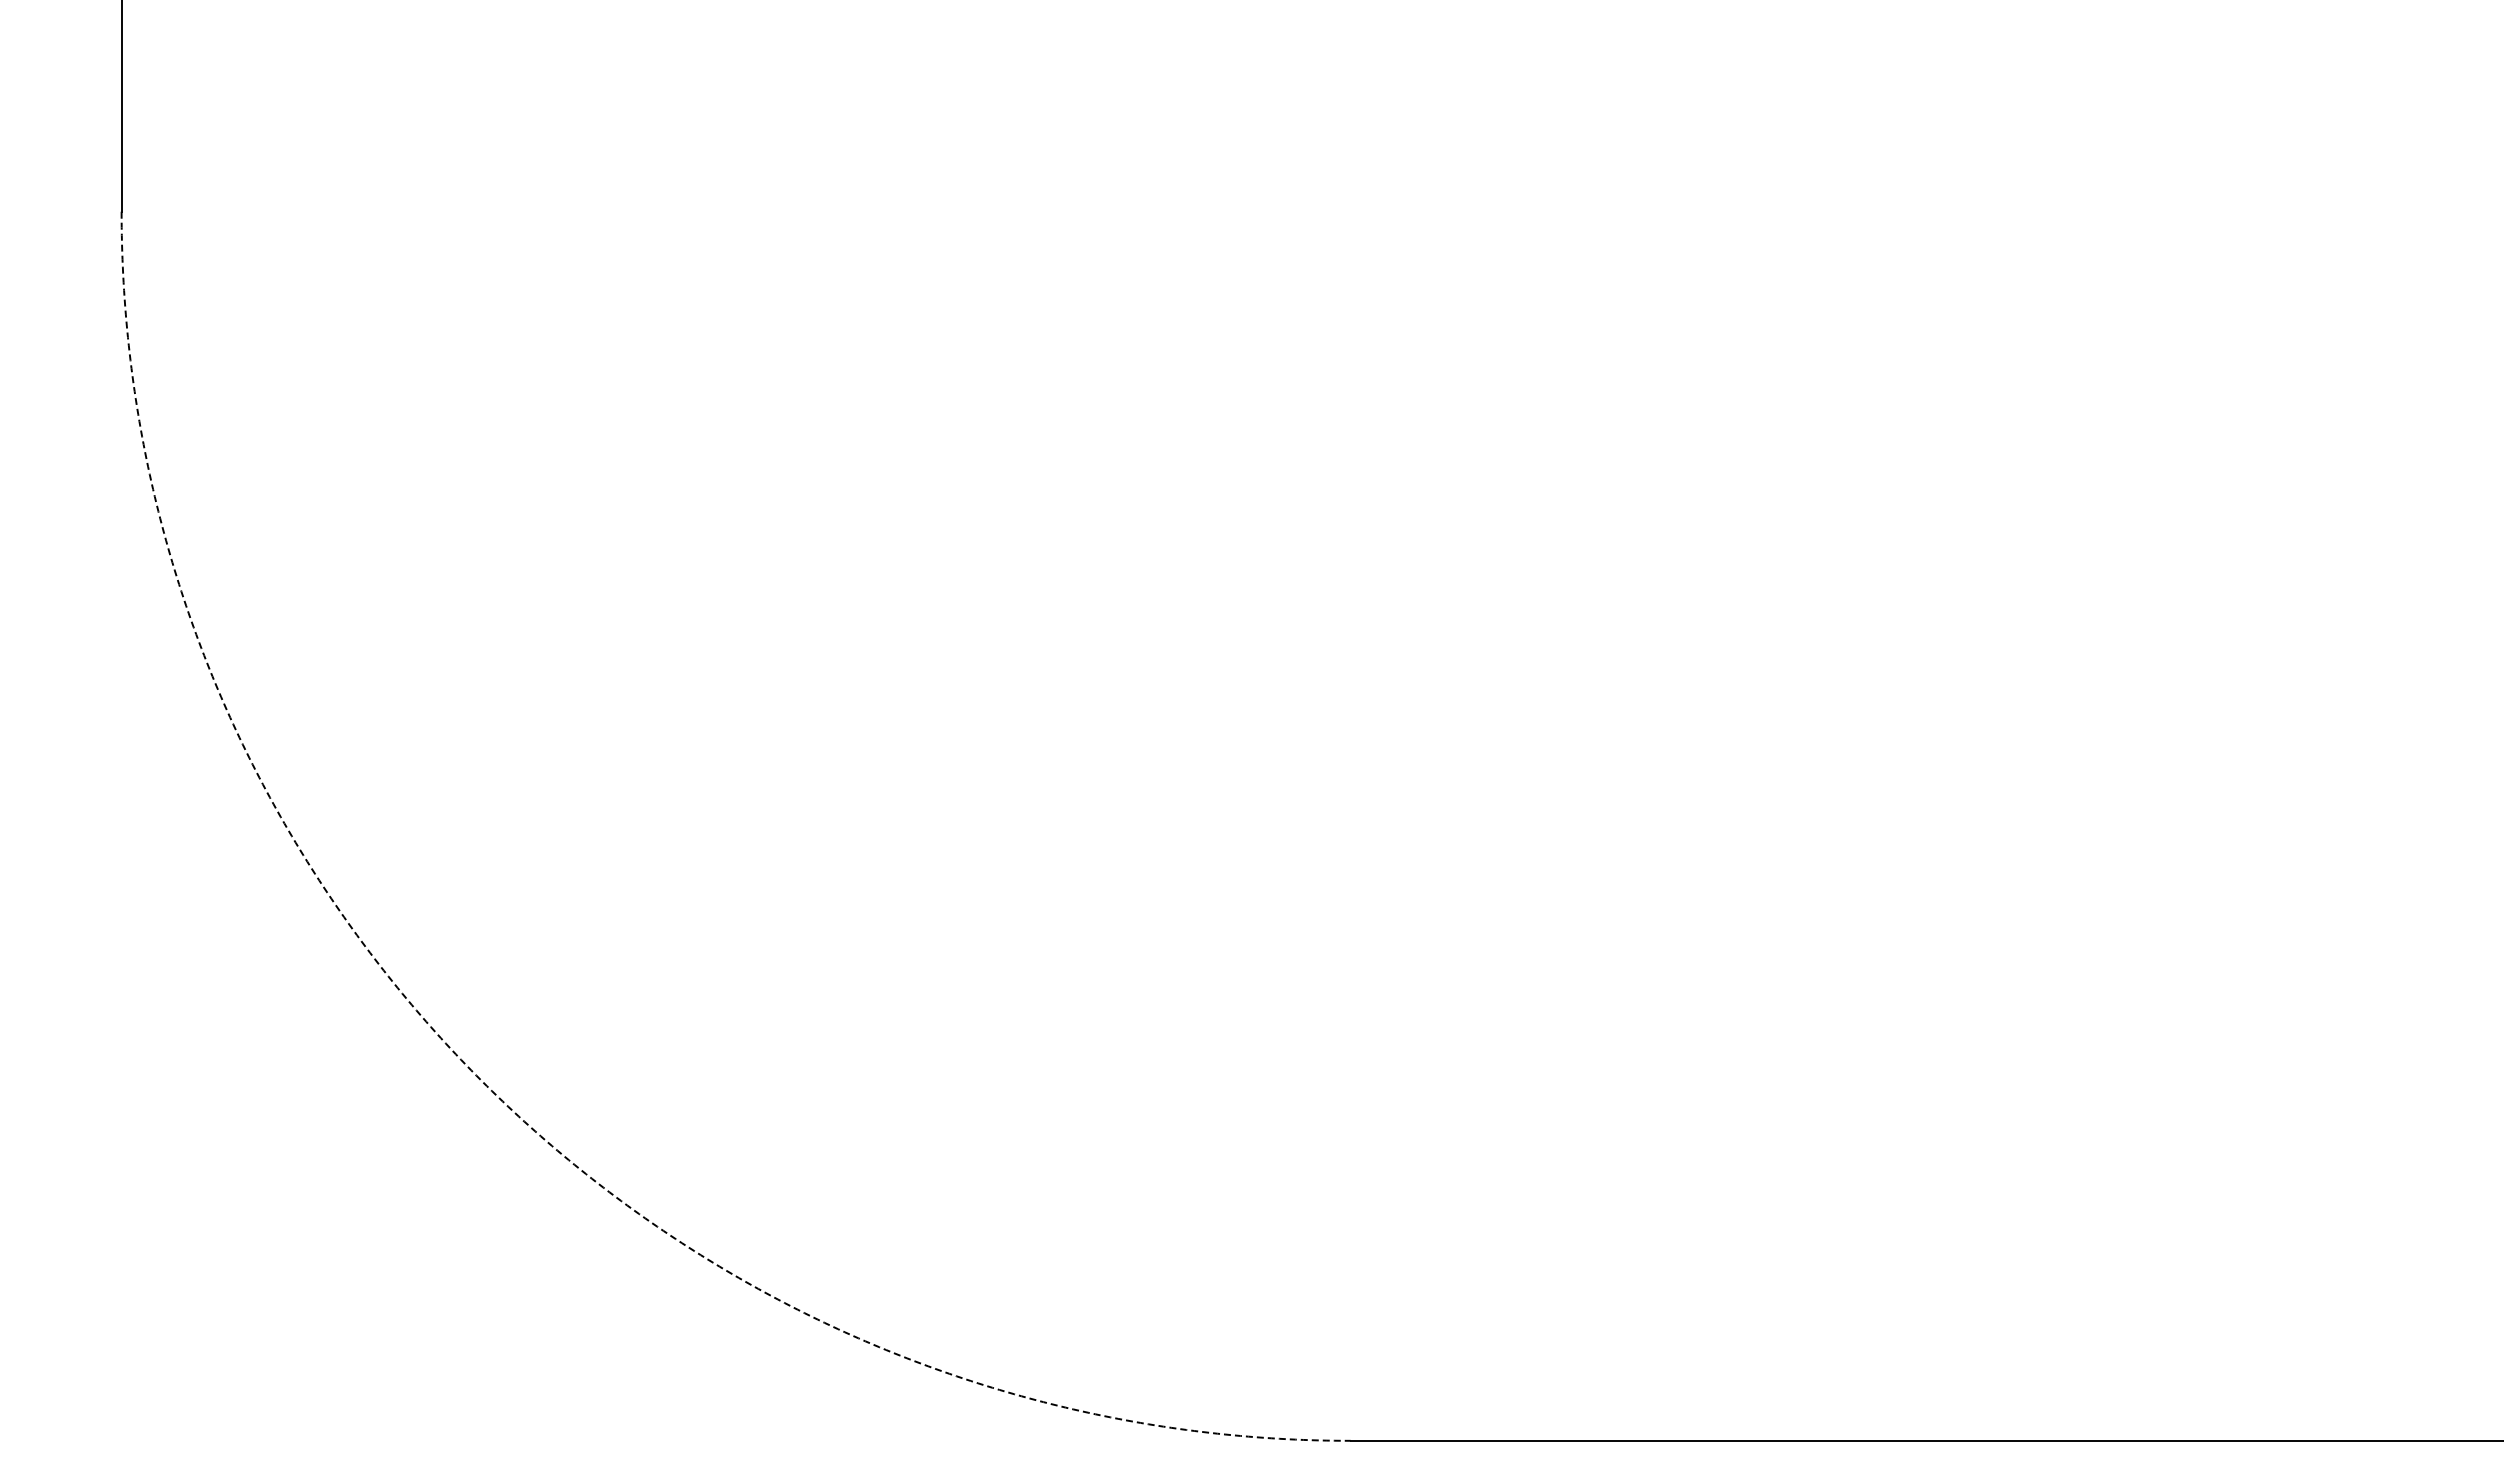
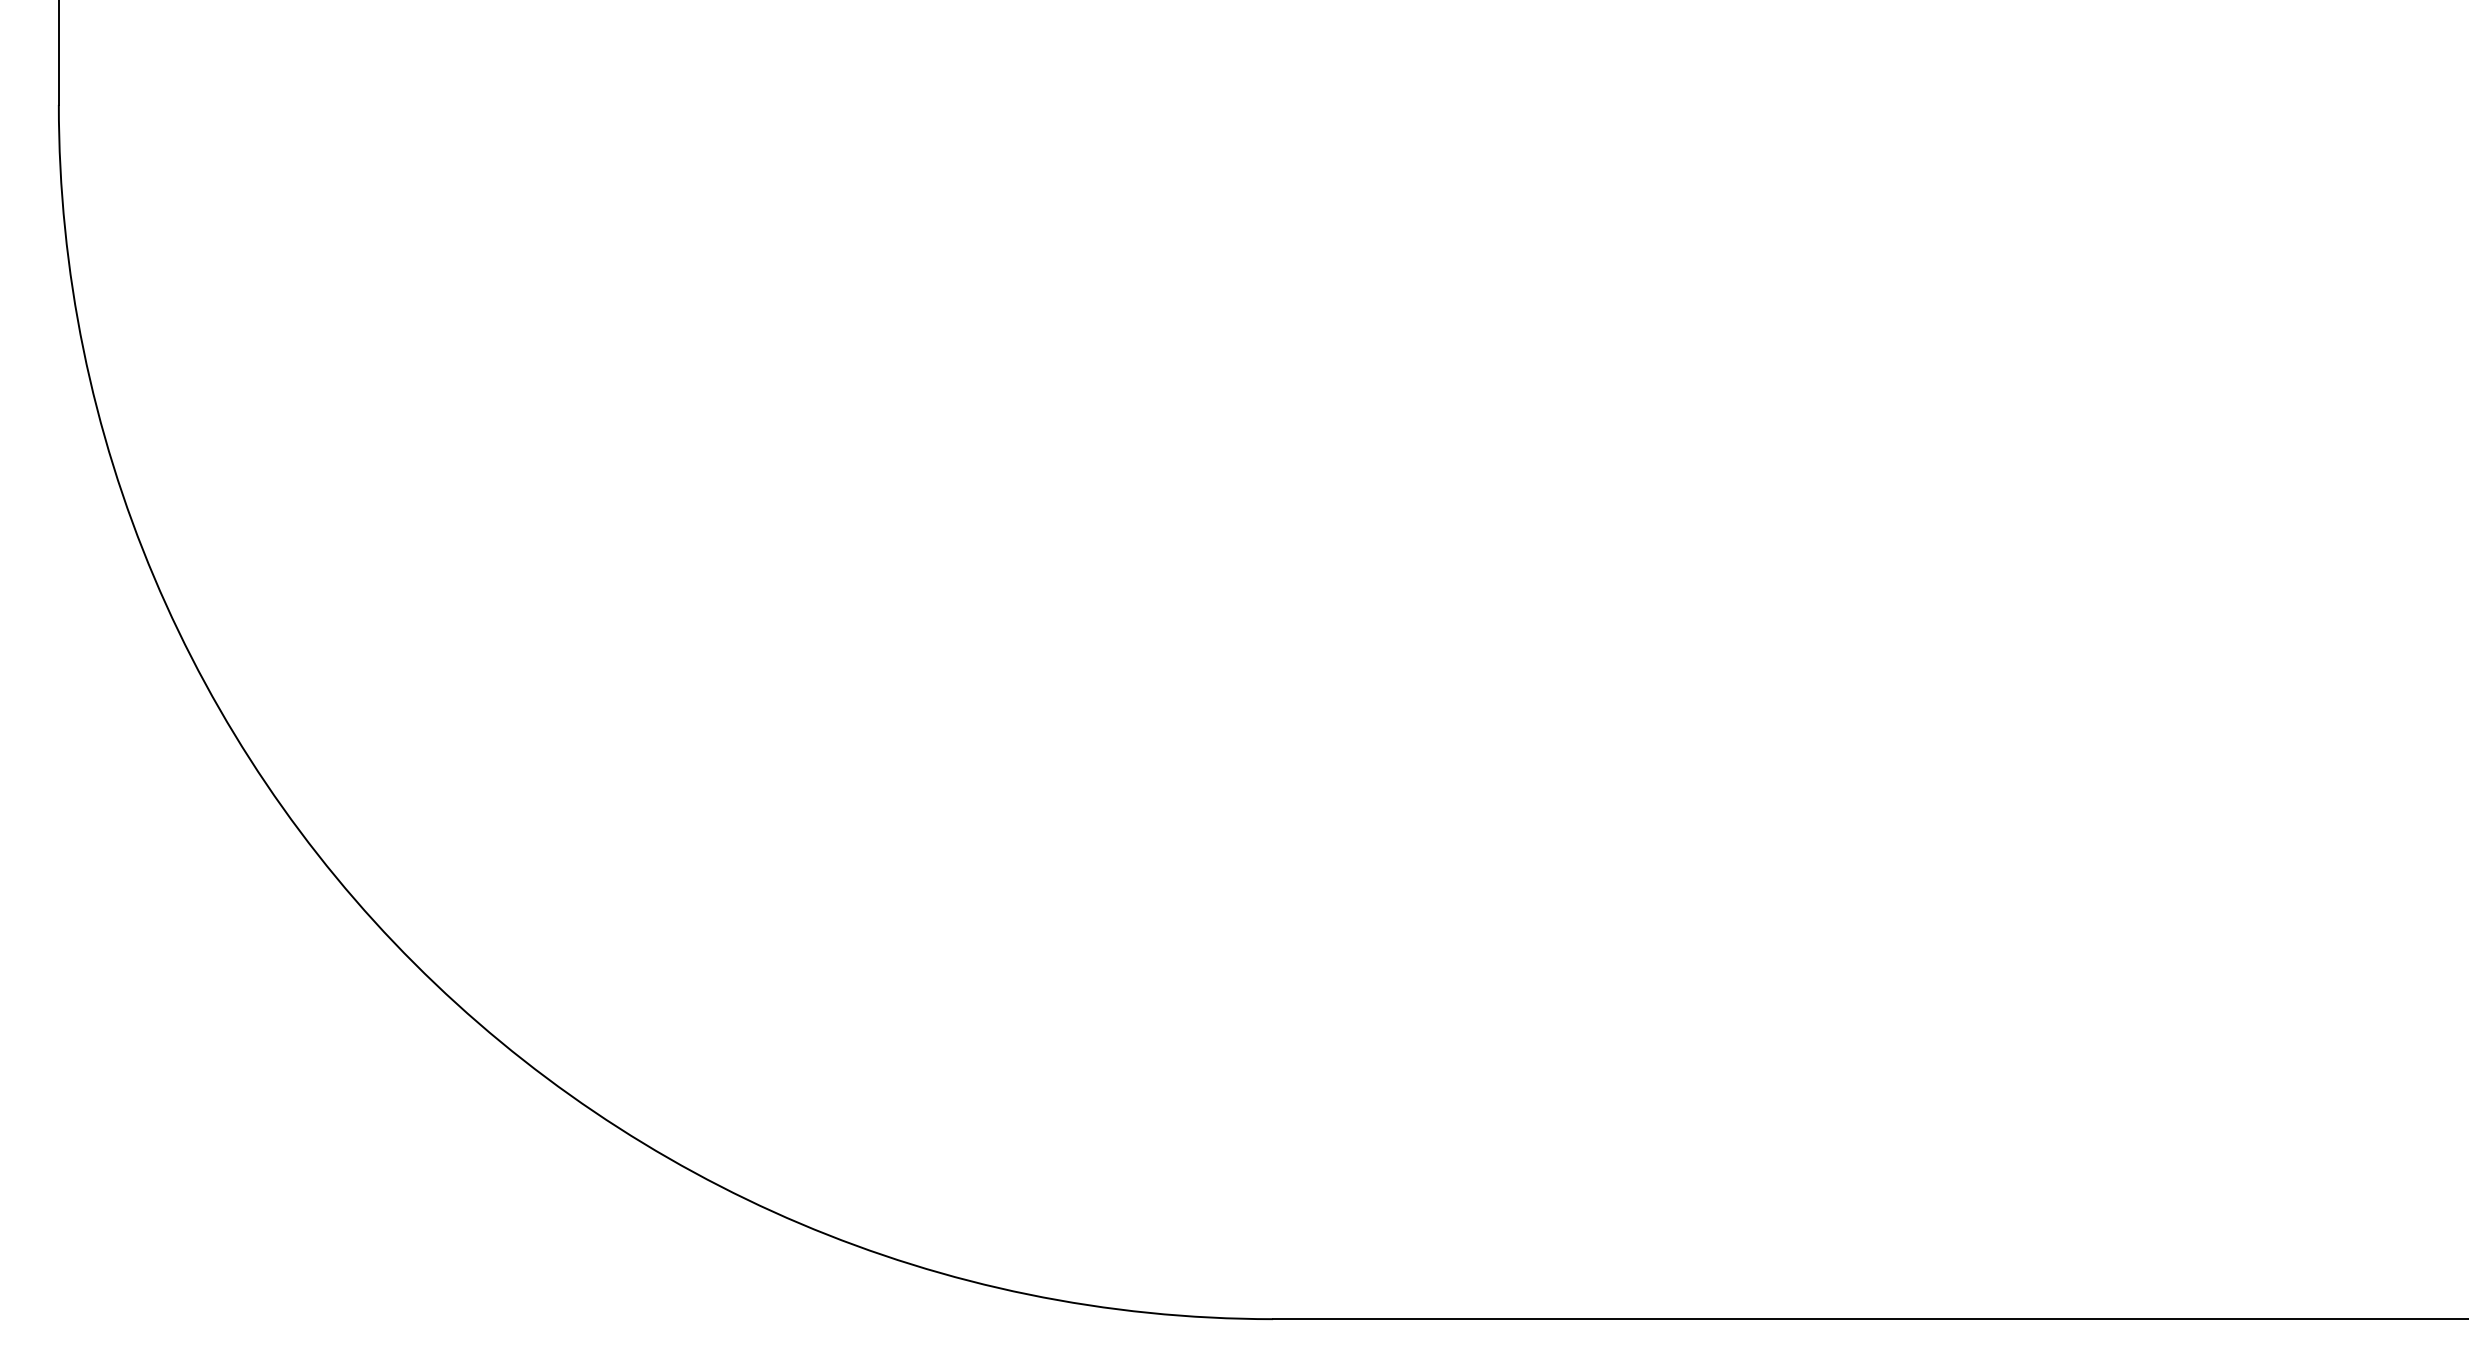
arc: (481, 1080) -> (414, 963), dashed -> solid

